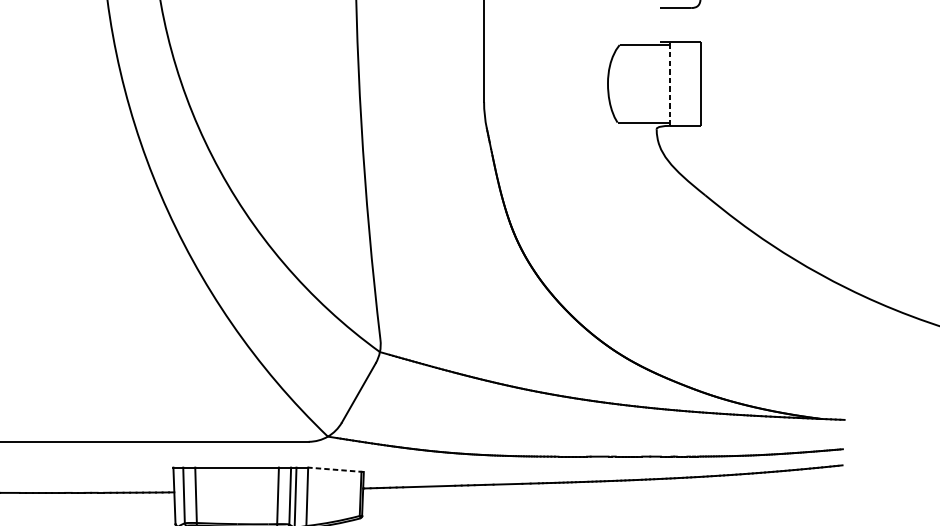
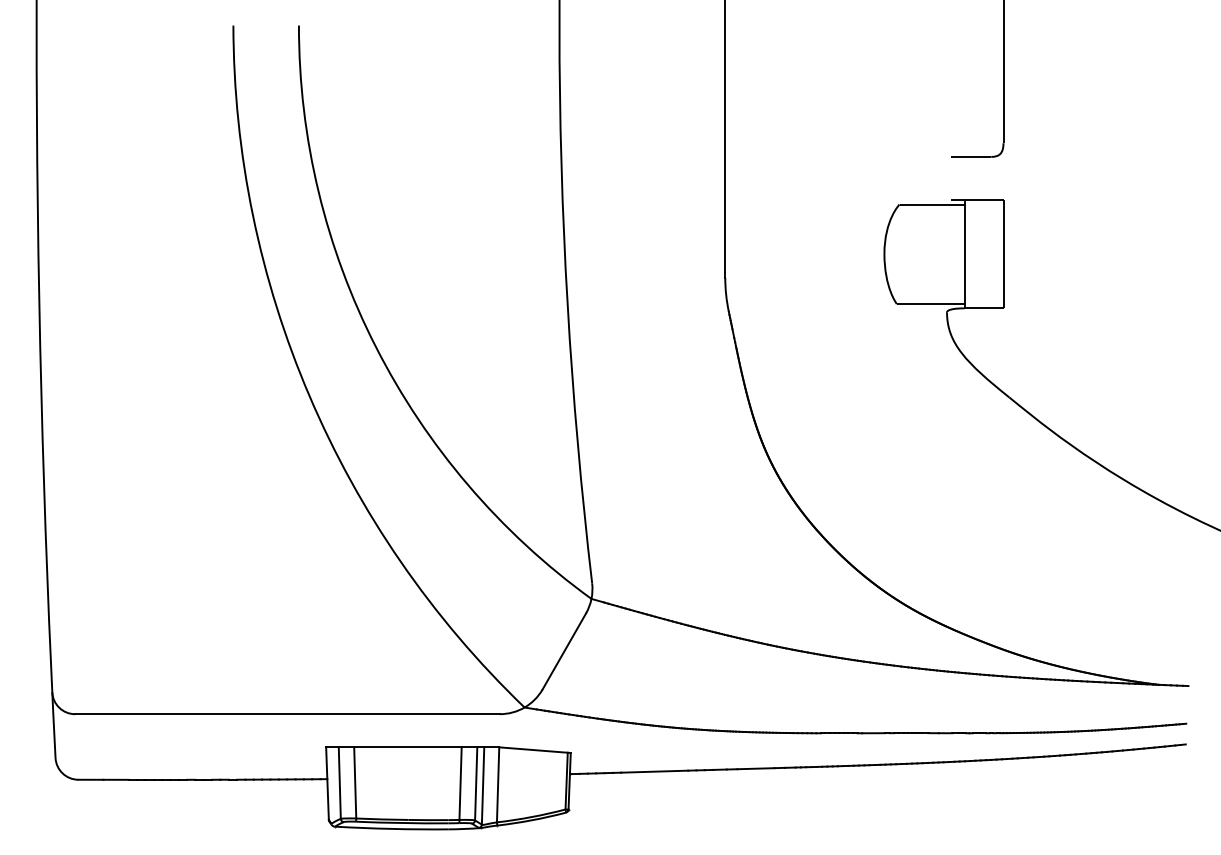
line: (670, 83) -> (964, 254), dashed -> solid
line: (336, 470) -> (535, 750), dashed -> solid

